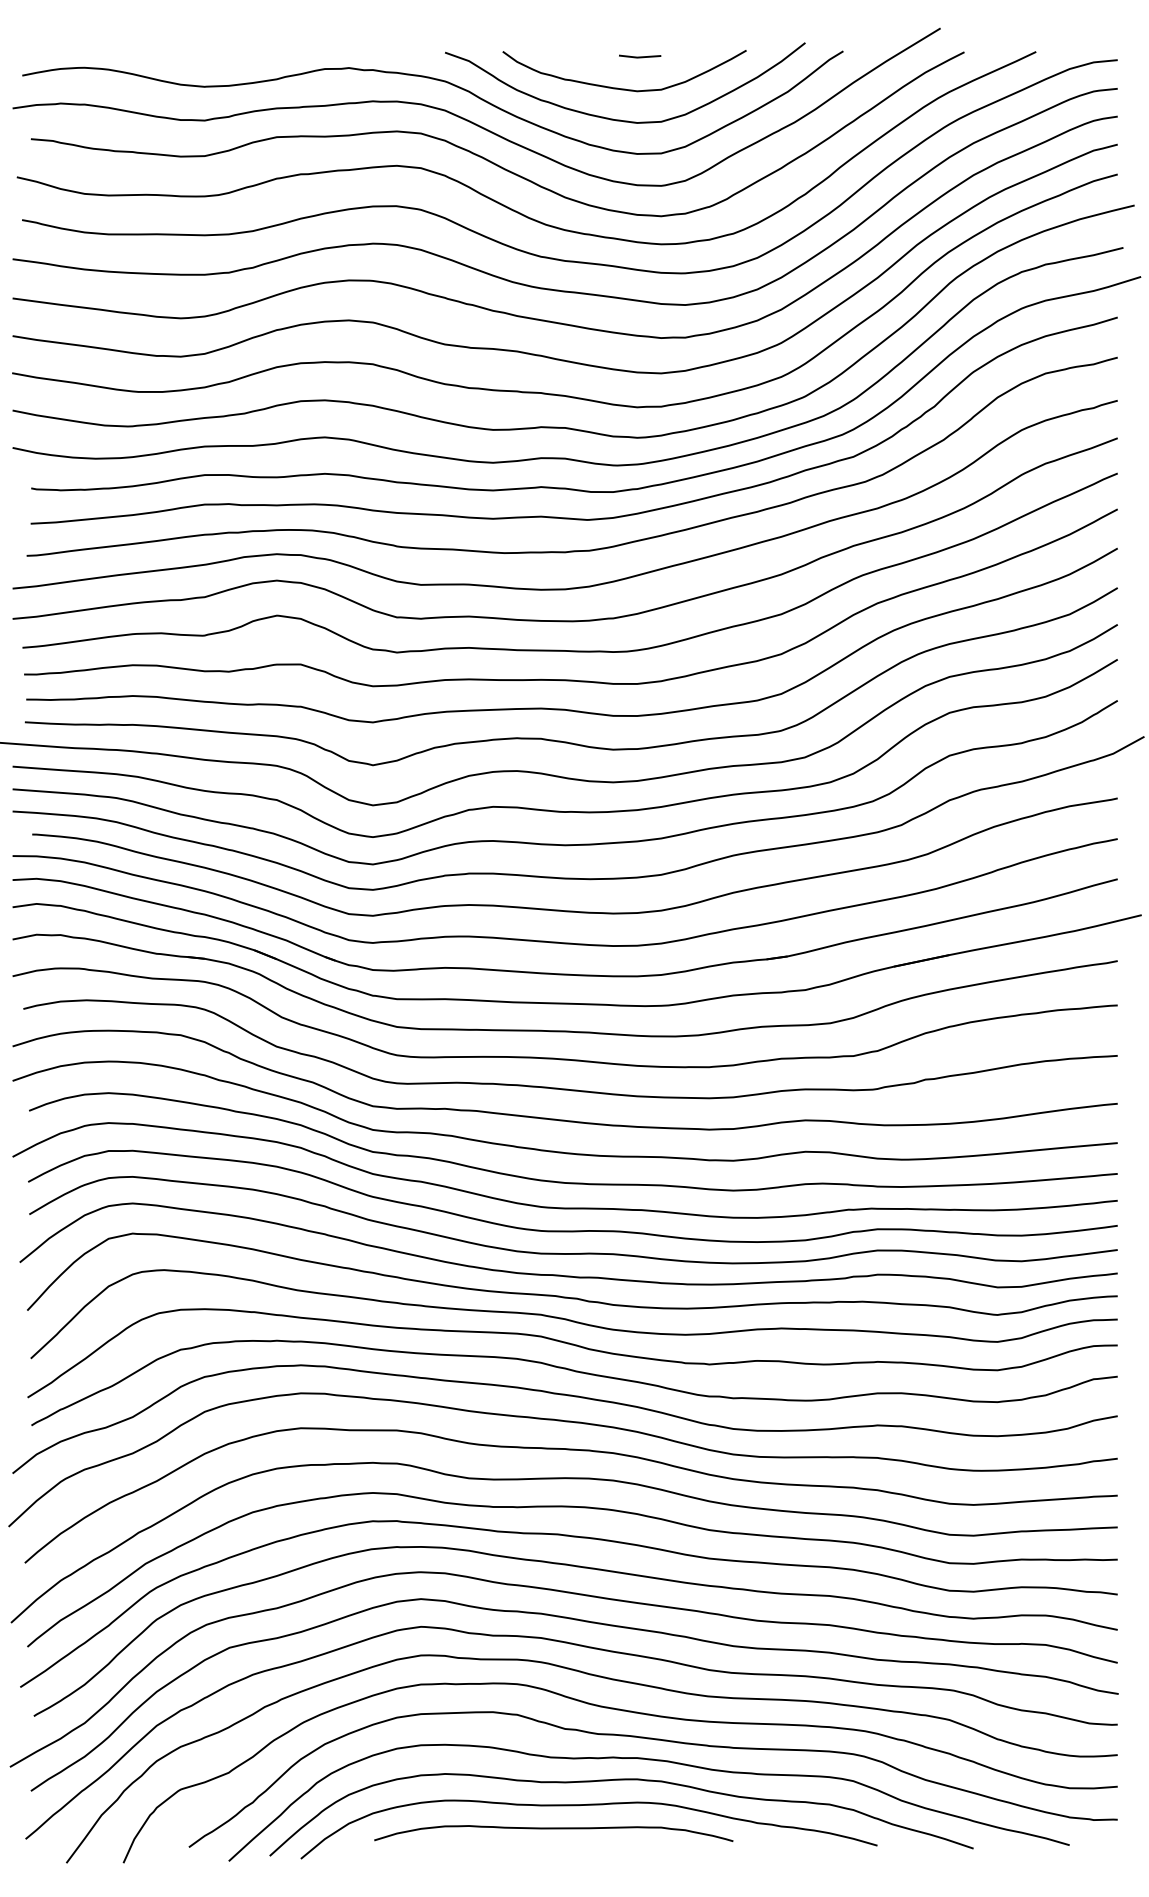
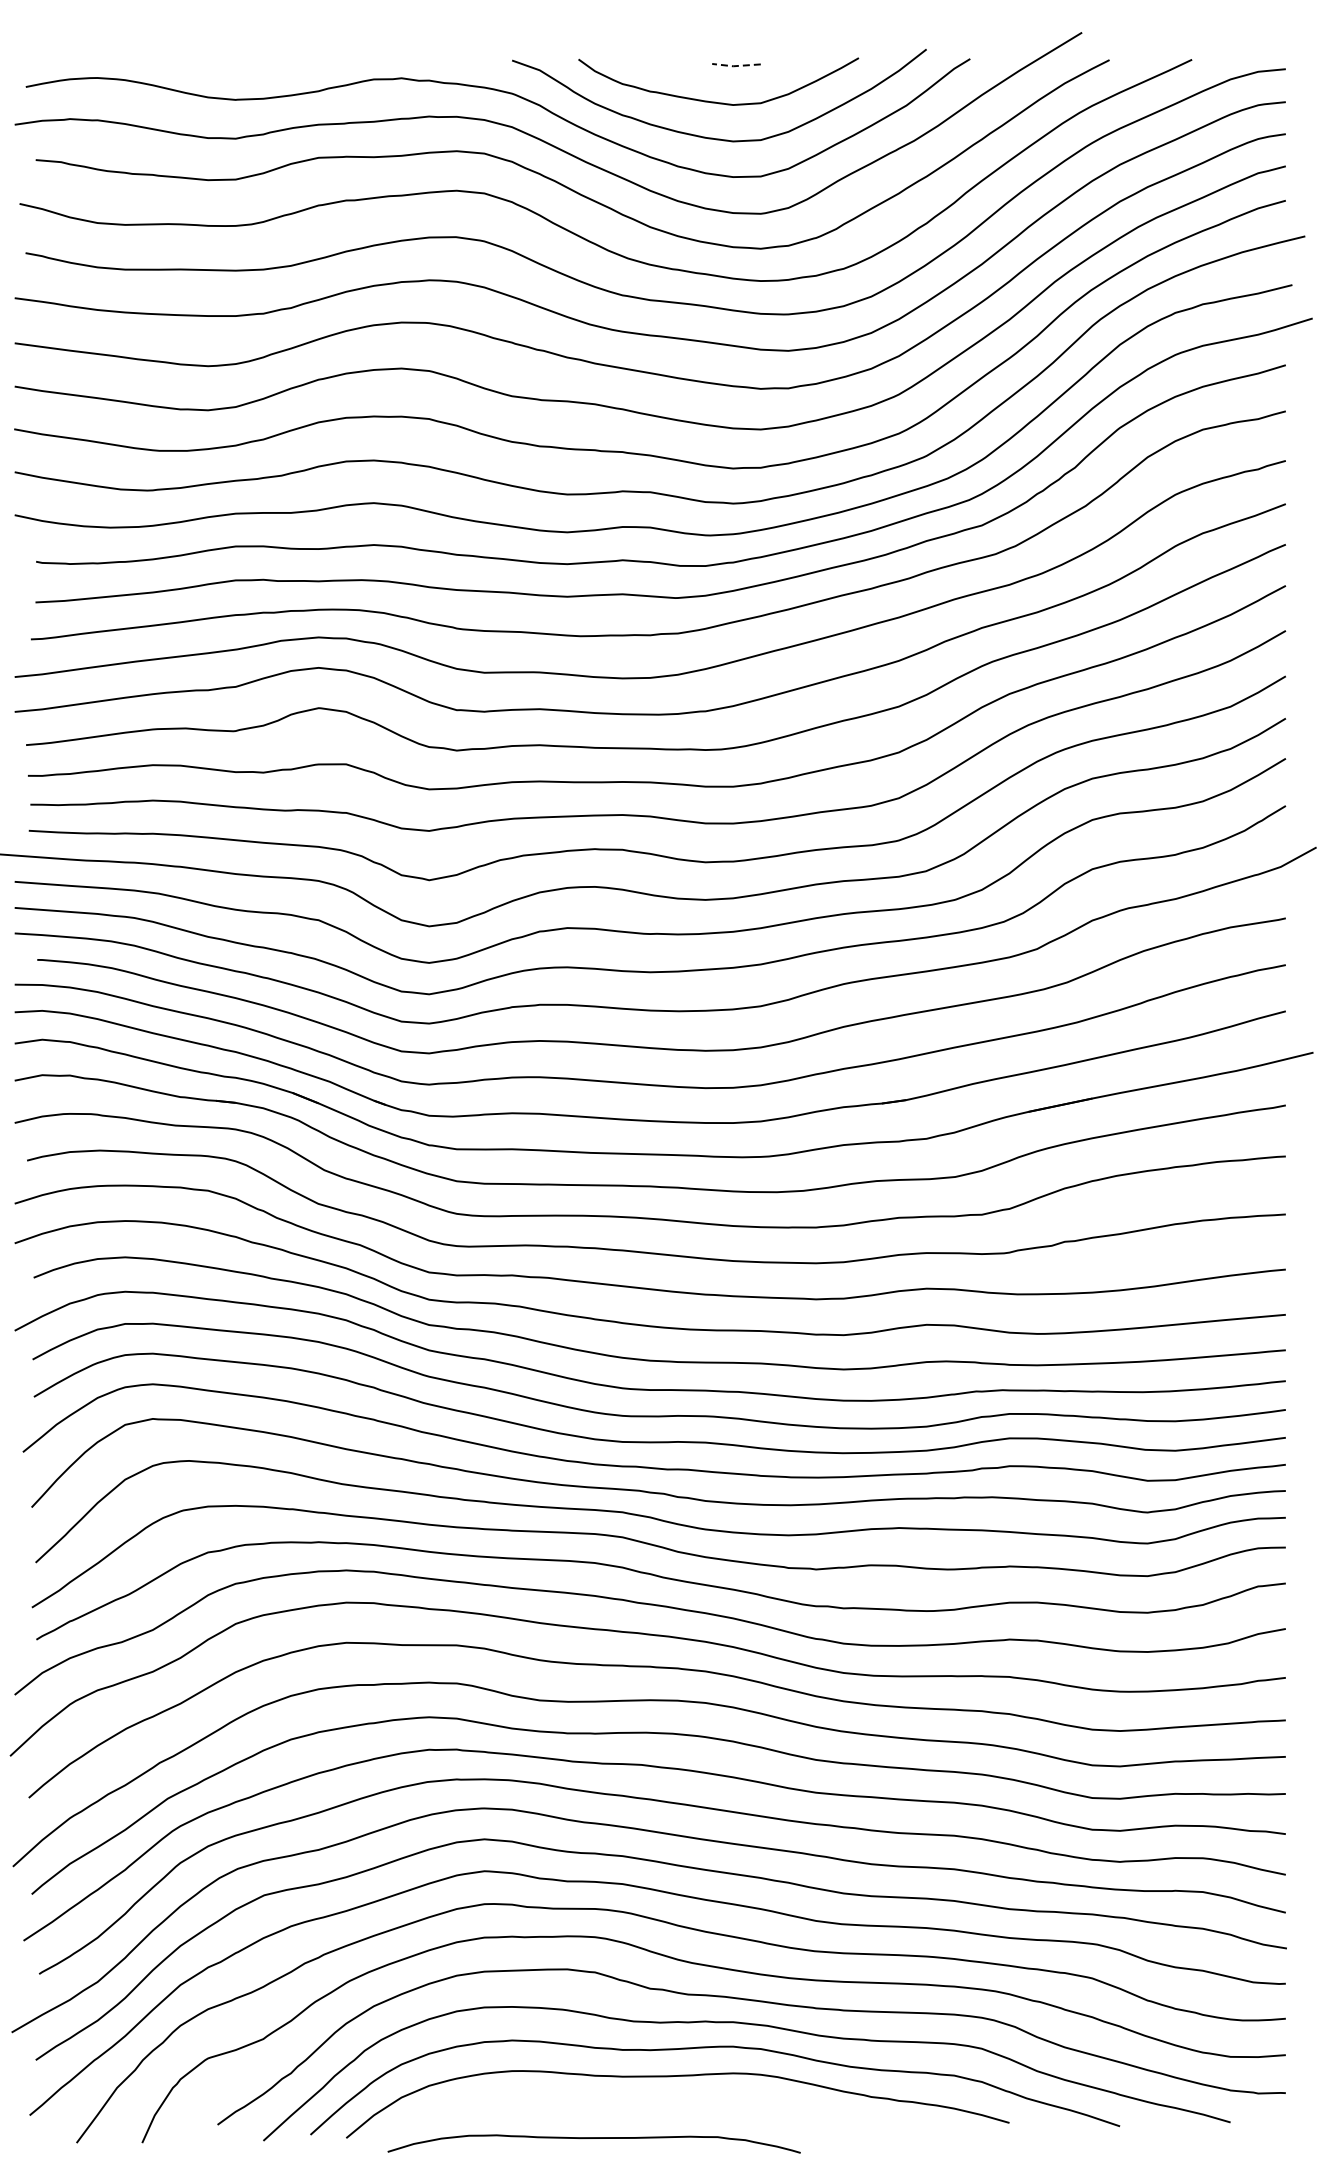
line: (639, 57) -> (735, 66), solid -> dashed
curve: (553, 1828) -> (593, 2138), moved

